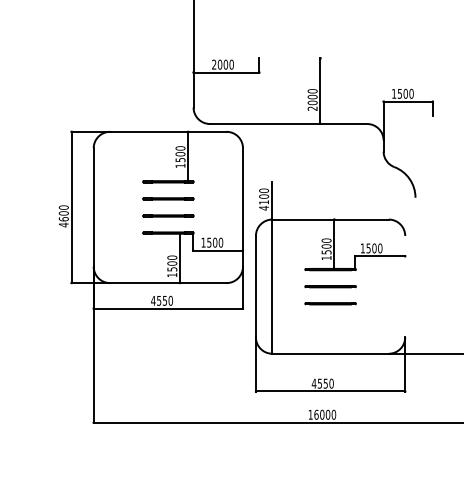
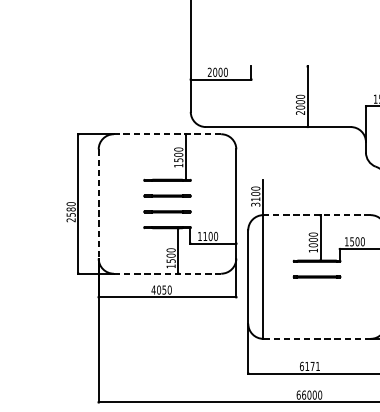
line: (167, 131) -> (166, 133), solid -> dashed
line: (93, 207) -> (98, 204), solid -> dashed
text: (264, 207) -> (256, 204), 4100 -> 3100
text: (63, 219) -> (70, 215), 4600 -> 2580
line: (330, 219) -> (316, 215), solid -> dashed
text: (209, 242) -> (205, 236), 1500 -> 1100
text: (326, 252) -> (313, 245), 1500 -> 1000
line: (168, 283) -> (167, 274), solid -> dashed
text: (159, 300) -> (159, 289), 4550 -> 4050
line: (330, 303) -> (316, 292), removed
line: (331, 353) -> (317, 338), solid -> dashed
text: (322, 383) -> (309, 366), 4550 -> 6171
text: (310, 414) -> (298, 394), 16000 -> 66000

